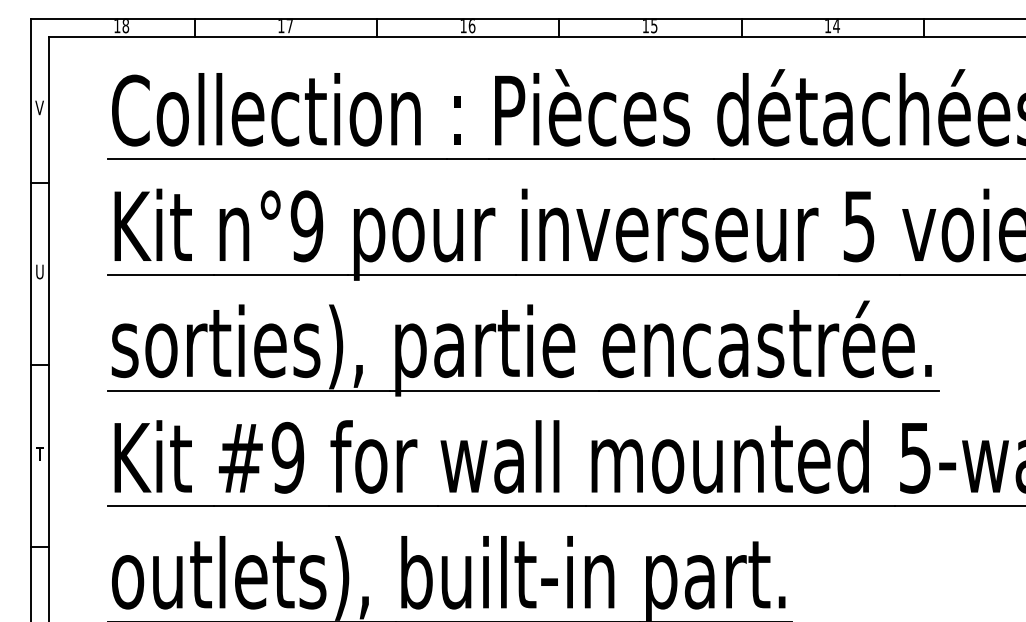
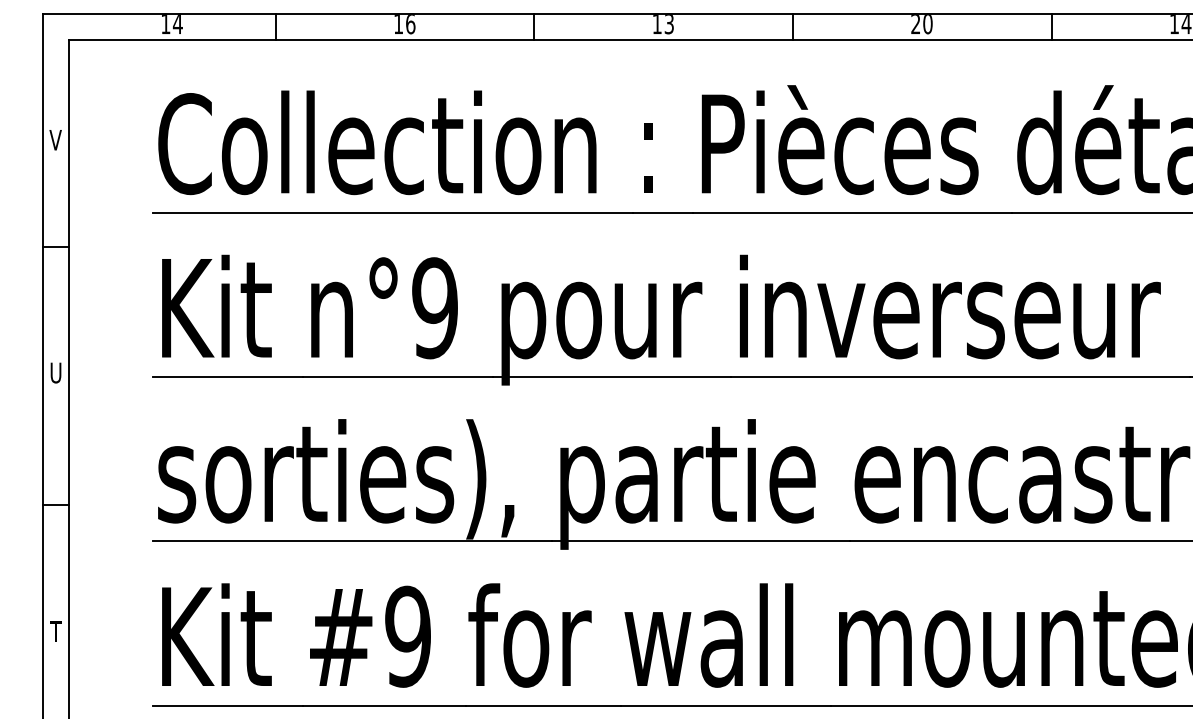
text: (125, 26) -> (177, 24), 18 -> 14
text: (289, 26) -> (410, 24), 17 -> 16
text: (471, 26) -> (668, 24), 16 -> 13
text: (649, 26) -> (921, 24), 15 -> 20

